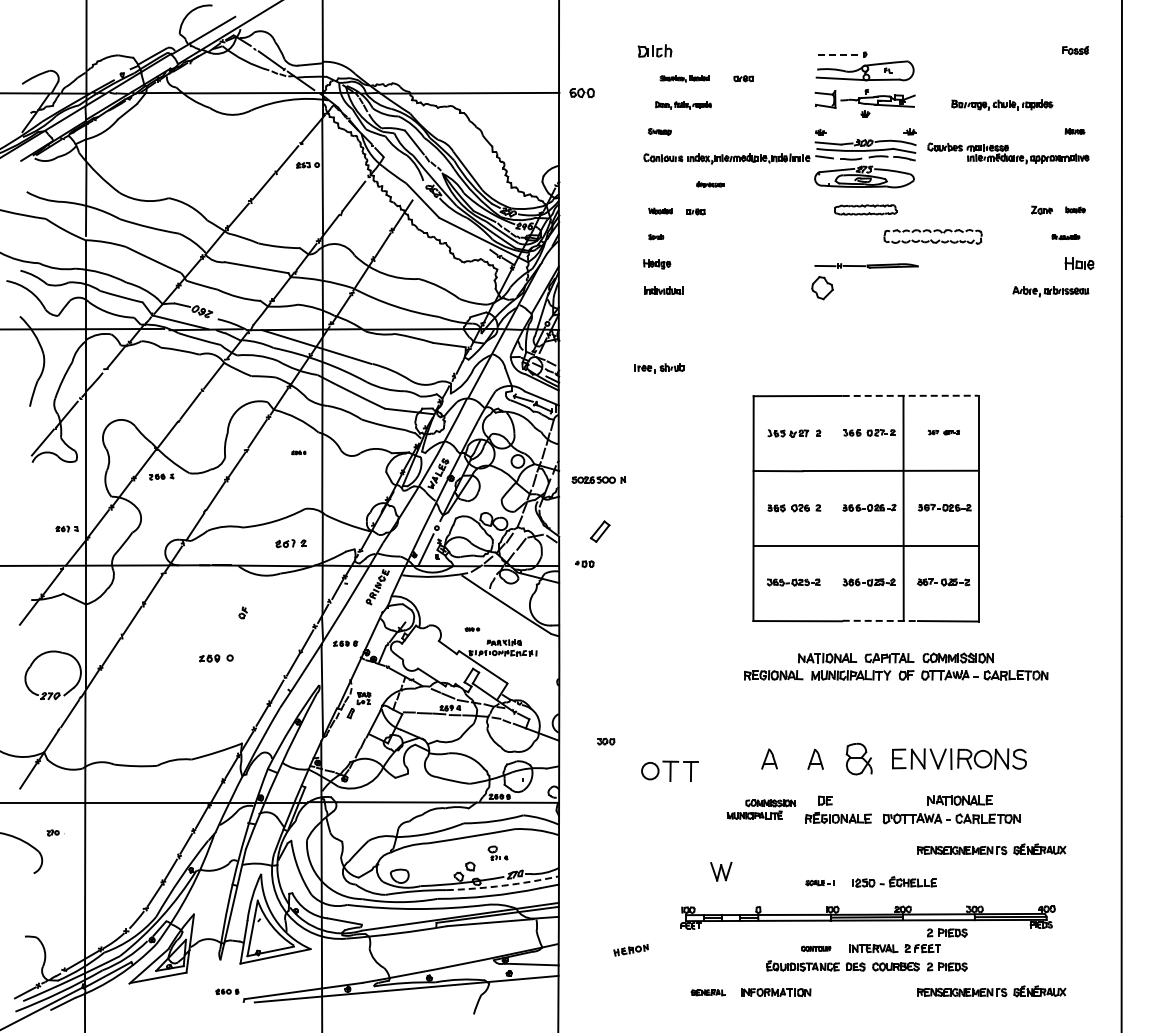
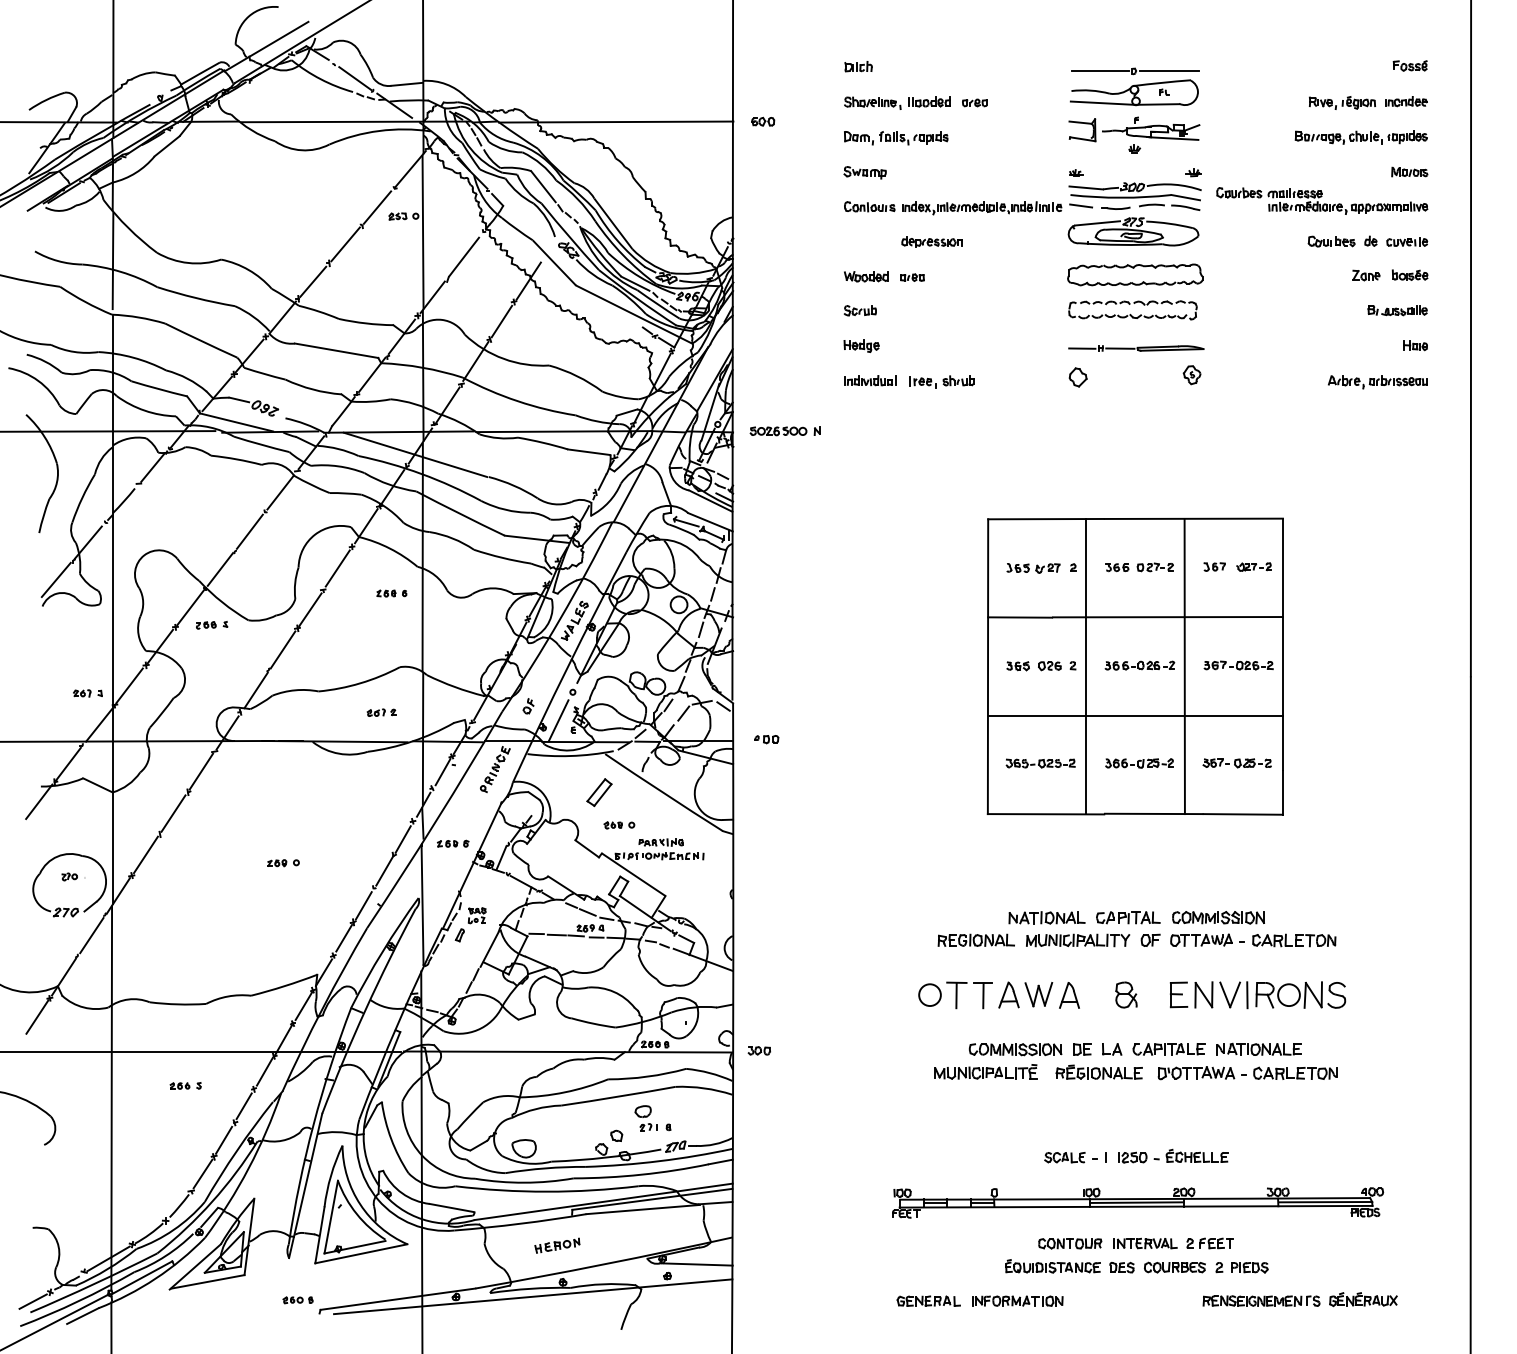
part: (654, 50) -> (858, 65), size x0.62
line: (839, 54) -> (1100, 71), dashed -> solid
line: (891, 54) -> (1168, 71), added
part: (684, 78) -> (897, 102), size x1.67
part: (1043, 78) -> (1368, 102), added
part: (581, 92) -> (762, 121), size x0.71
part: (1002, 104) -> (1361, 136), moved
part: (683, 105) -> (896, 138), size x1.43
part: (659, 131) -> (864, 172), size x1.43
part: (1074, 131) -> (1408, 172), size x1.43
part: (710, 184) -> (931, 241), size x1.67
part: (1043, 184) -> (1368, 241), added
part: (865, 209) -> (1134, 274), size x1.67
part: (1075, 209) -> (1410, 274), size x1.43
part: (660, 210) -> (866, 275), size x1.43
part: (655, 236) -> (859, 309), size x1.67
part: (932, 236) -> (1132, 309), moved
part: (1065, 236) -> (1397, 309), size x1.67
part: (1079, 263) -> (1415, 345), size x0.62
part: (909, 286) -> (1192, 375), added
part: (821, 287) -> (1077, 376), size x0.62
part: (659, 368) -> (942, 381), moved
line: (910, 395) -> (1193, 518), dashed -> solid
part: (943, 432) -> (1237, 566), size x1.67
part: (298, 452) -> (391, 593), size x1.67
part: (598, 479) -> (784, 430), moved
line: (828, 508) -> (1086, 666), added
part: (599, 531) -> (598, 792), moved
part: (290, 543) -> (380, 712), size x0.71
part: (242, 612) -> (527, 705), moved
line: (880, 620) -> (1154, 813), dashed -> solid
part: (472, 629) -> (619, 825), size x1.67
part: (215, 658) -> (282, 863), size x0.71
part: (896, 666) -> (1137, 928), moved
part: (606, 741) -> (759, 1050), moved
part: (858, 758) -> (1125, 994), size x0.62
part: (669, 770) -> (955, 994), moved
part: (879, 800) -> (1153, 1049), added
part: (761, 809) -> (998, 1061), size x1.43
part: (141, 828) -> (185, 1086), added
part: (55, 832) -> (72, 876), moved
part: (991, 849) -> (1300, 1113), removed
part: (497, 852) -> (652, 1117), size x1.43
part: (721, 871) -> (1039, 994), moved
part: (819, 882) -> (1074, 1156), size x1.67
arc: (503, 885) -> (660, 1160), dashed -> solid
part: (947, 932) -> (1242, 1222), removed
part: (815, 948) -> (1069, 1243), size x1.67
part: (630, 950) -> (556, 1246), moved
part: (708, 992) -> (928, 1301), size x1.43

